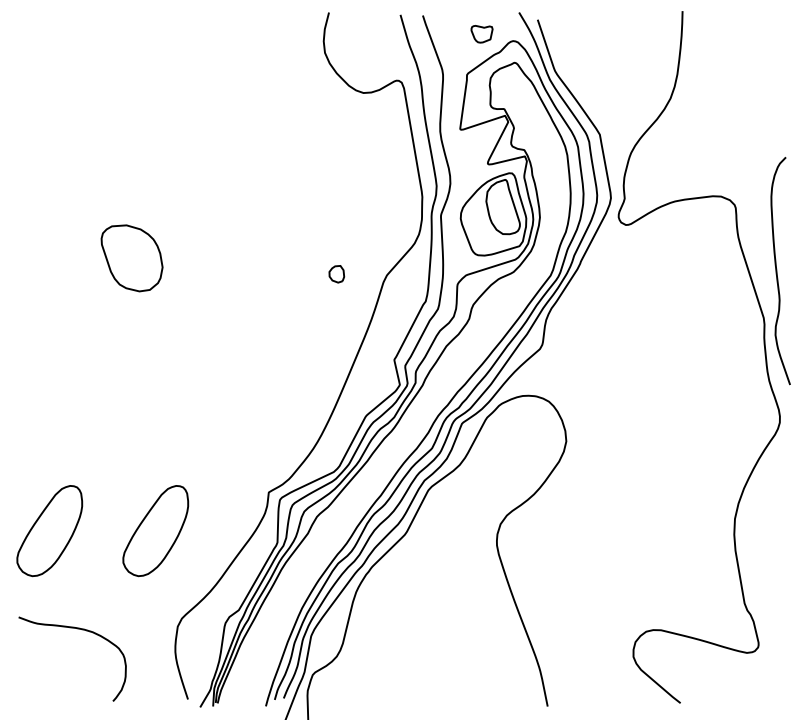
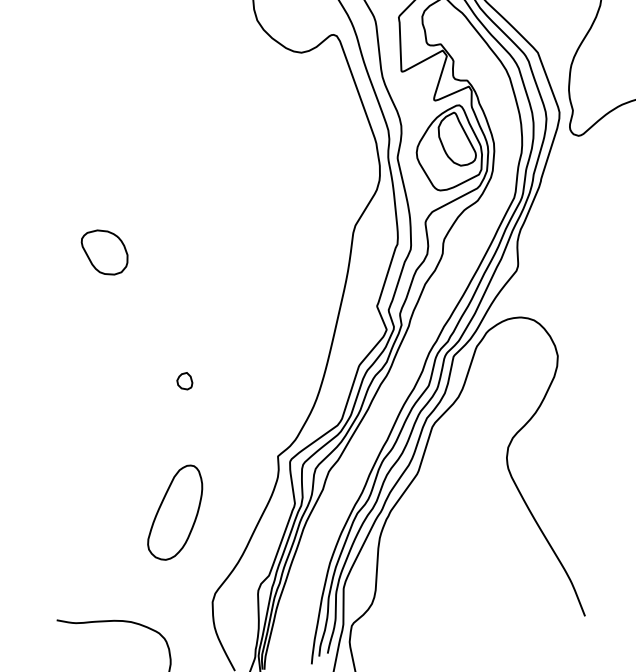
part: (131, 257) -> (104, 251), size x0.71
part: (336, 274) -> (184, 381), moved
part: (49, 531) -> (71, 531), removed

